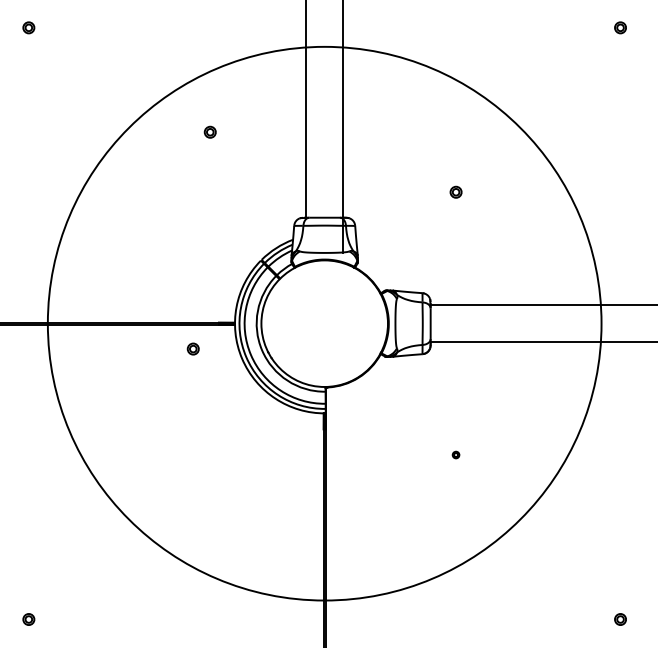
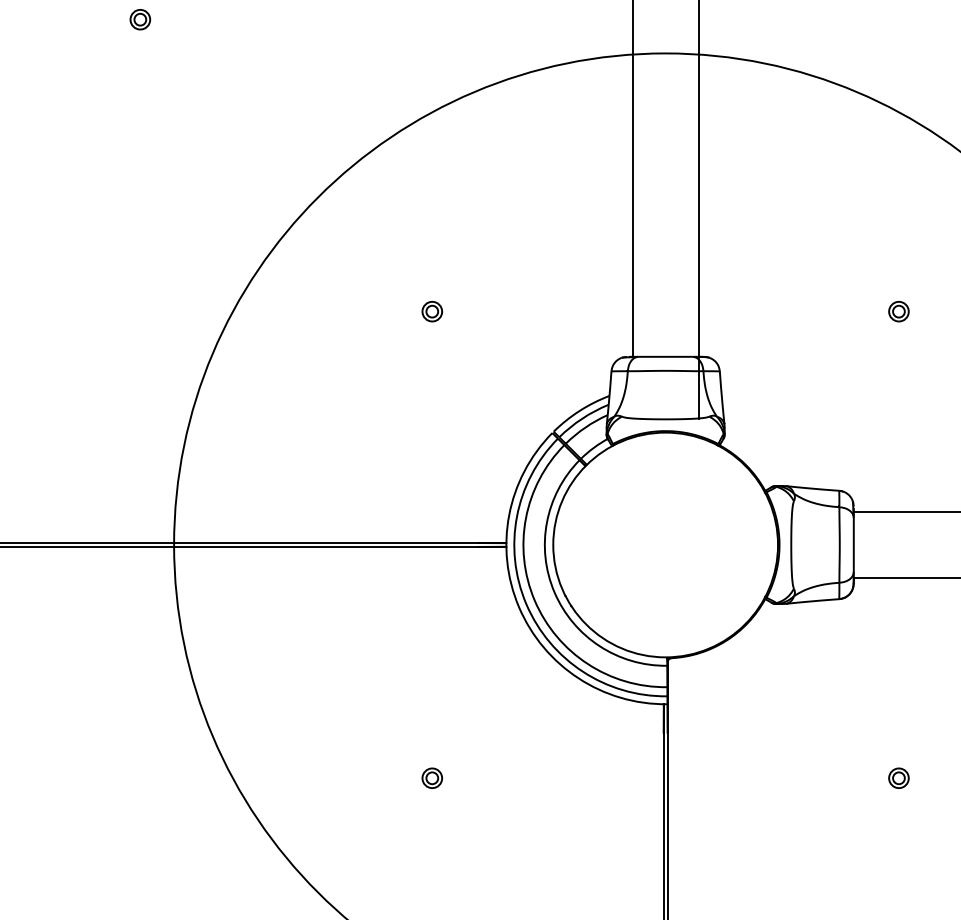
part: (209, 131) -> (430, 310), moved
part: (192, 348) -> (430, 777), moved
part: (455, 454) -> (897, 777), size x1.67

